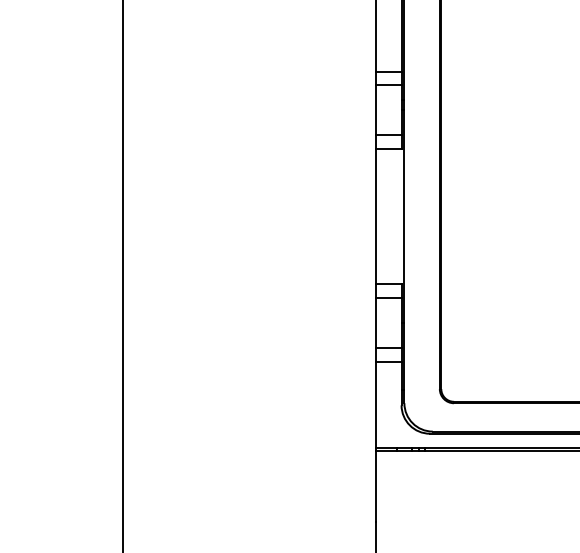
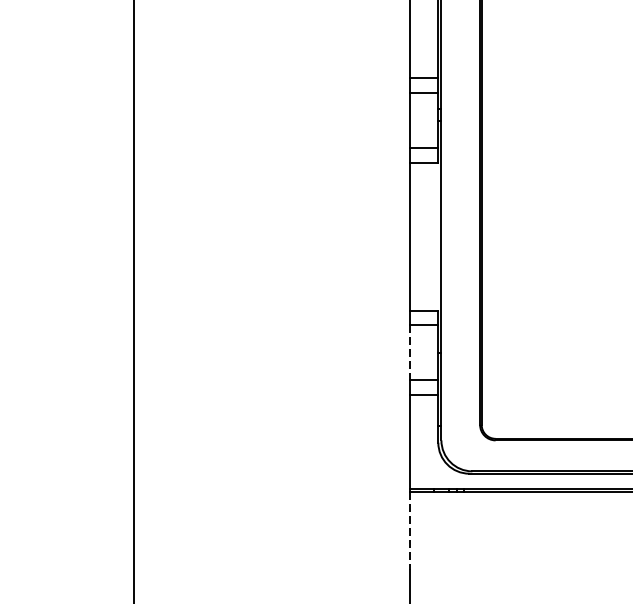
line: (376, 323) -> (410, 353), solid -> dashed
line: (376, 486) -> (410, 531), solid -> dashed

